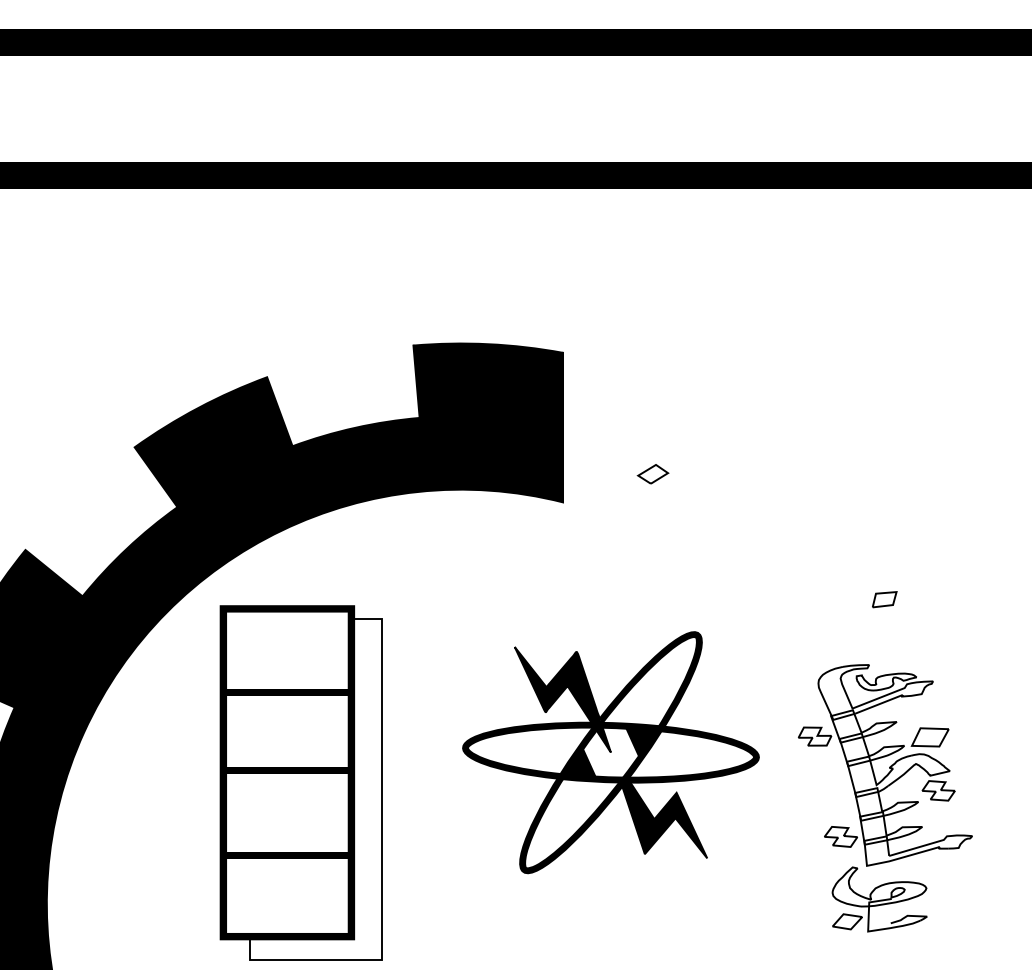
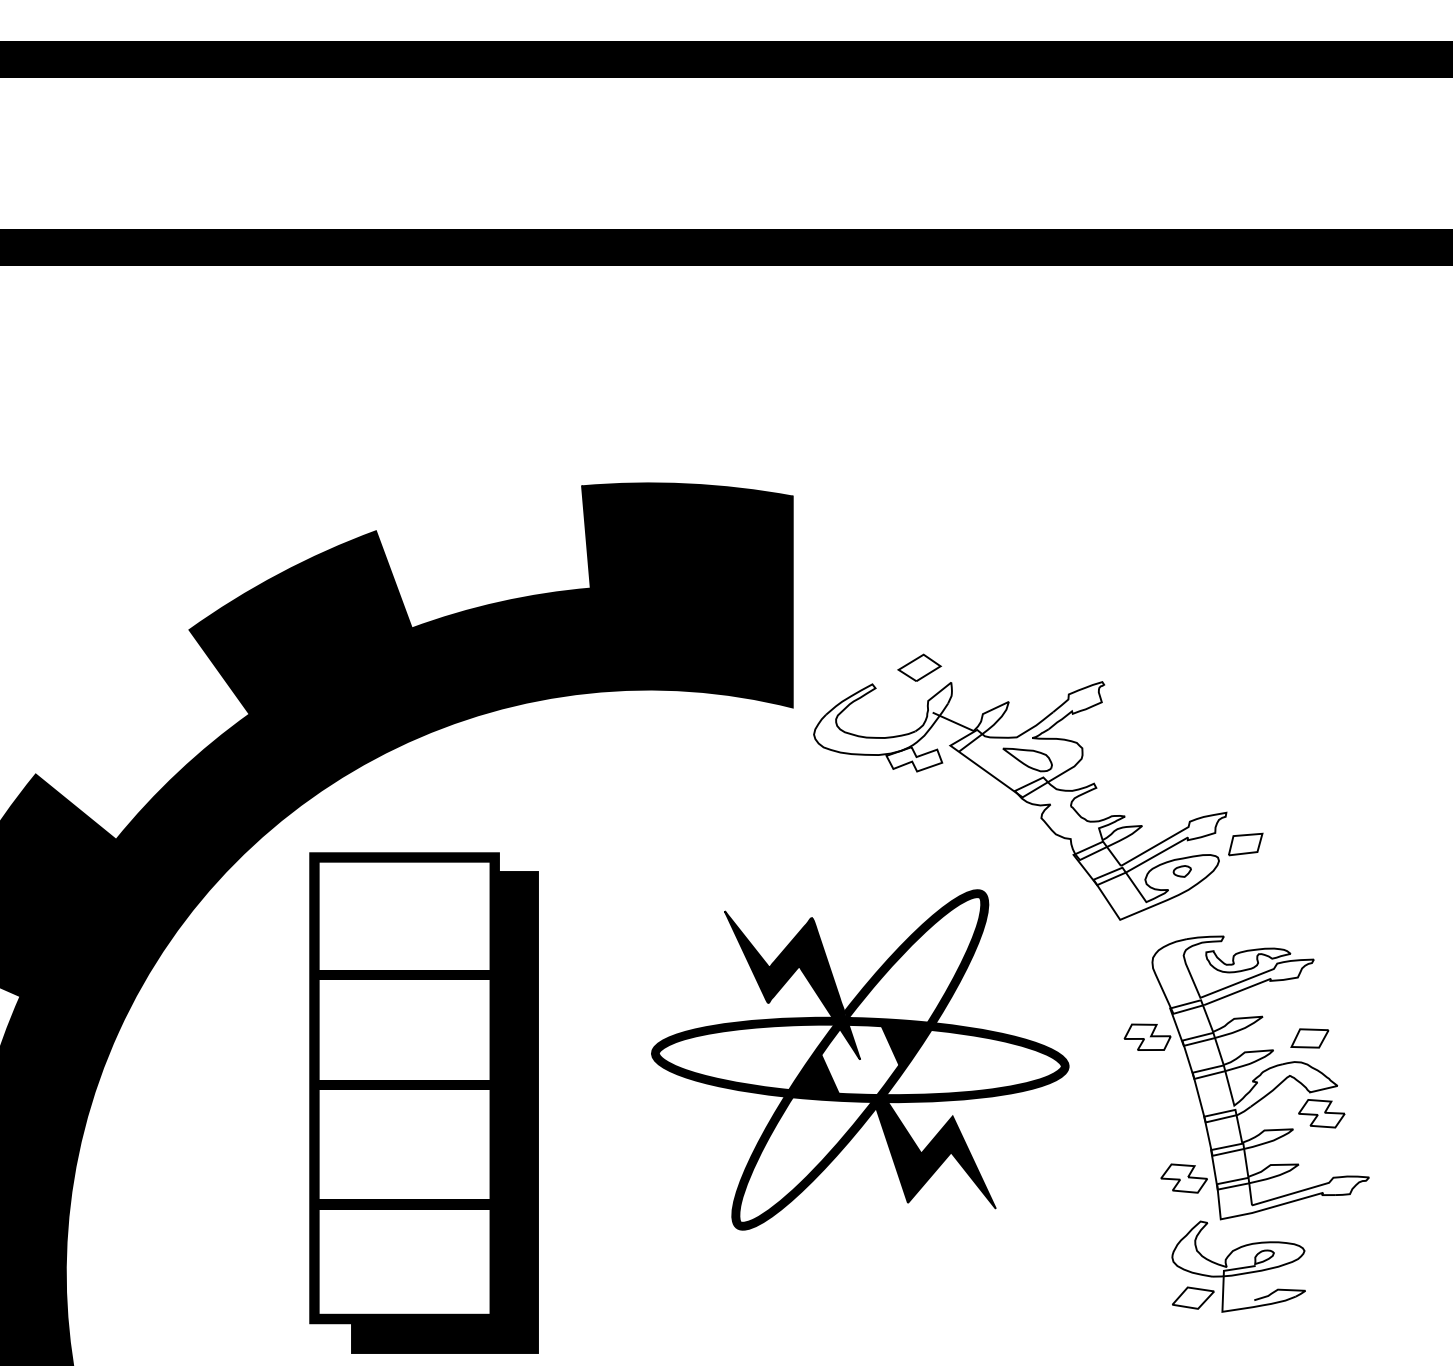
part: (724, 568) -> (1020, 800), added
part: (929, 737) -> (1309, 1038), size x0.71
fill: (315, 789) -> (444, 1112), added

